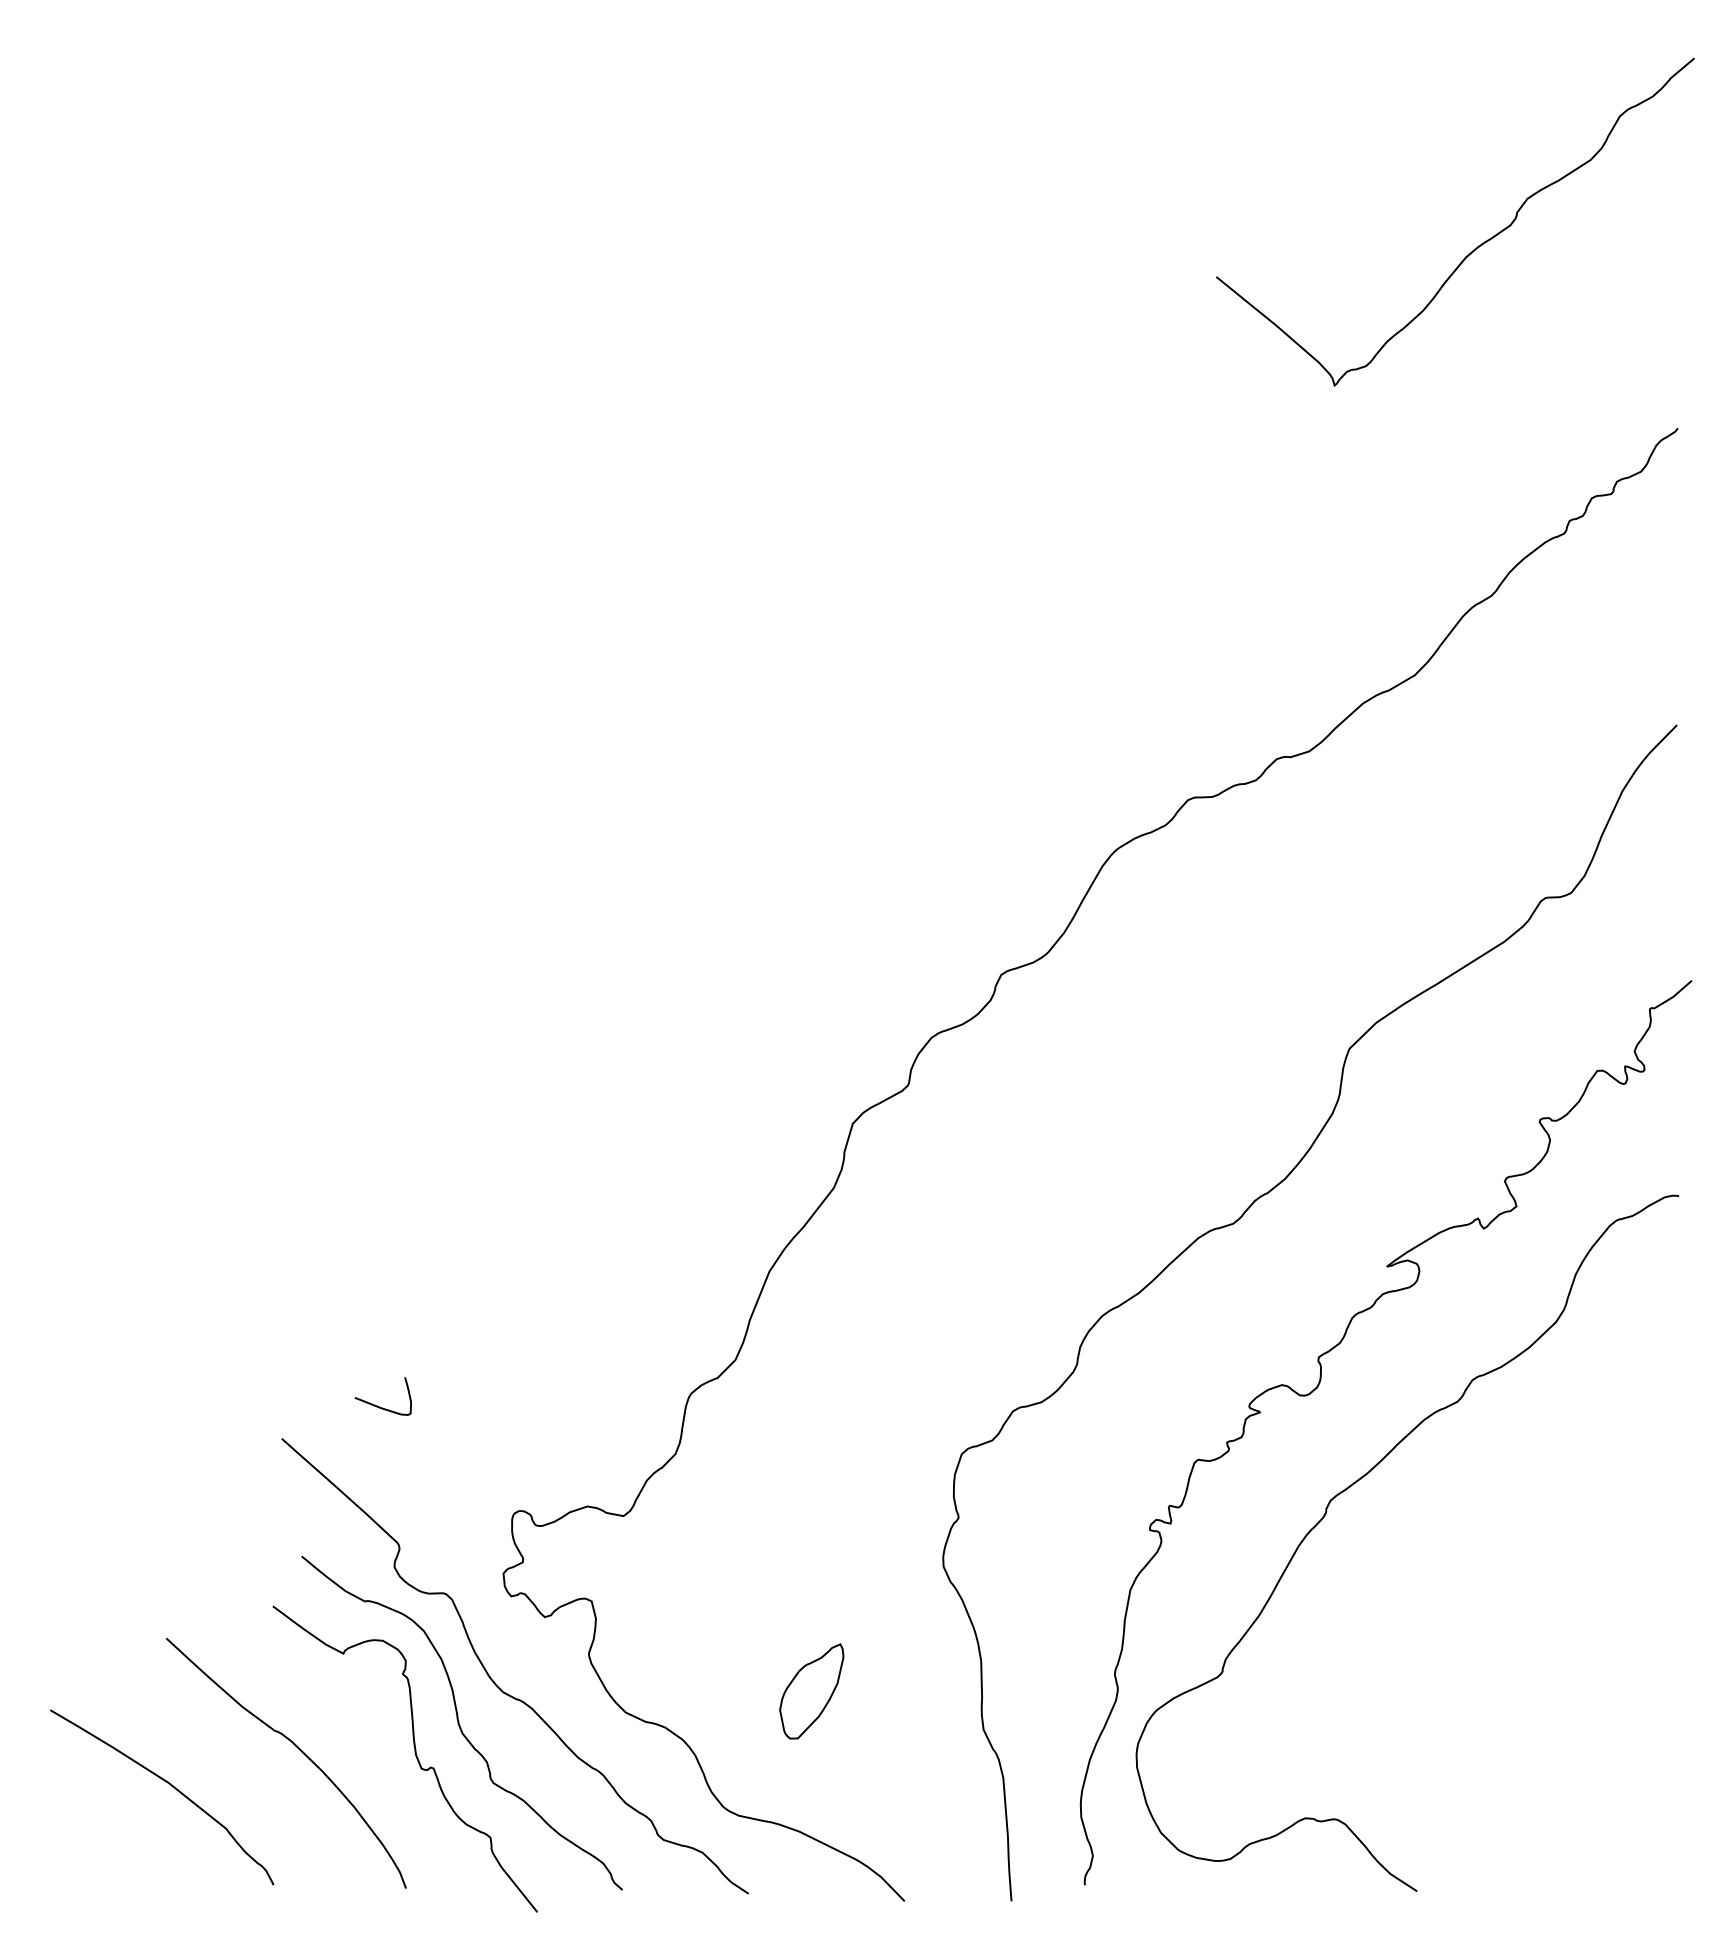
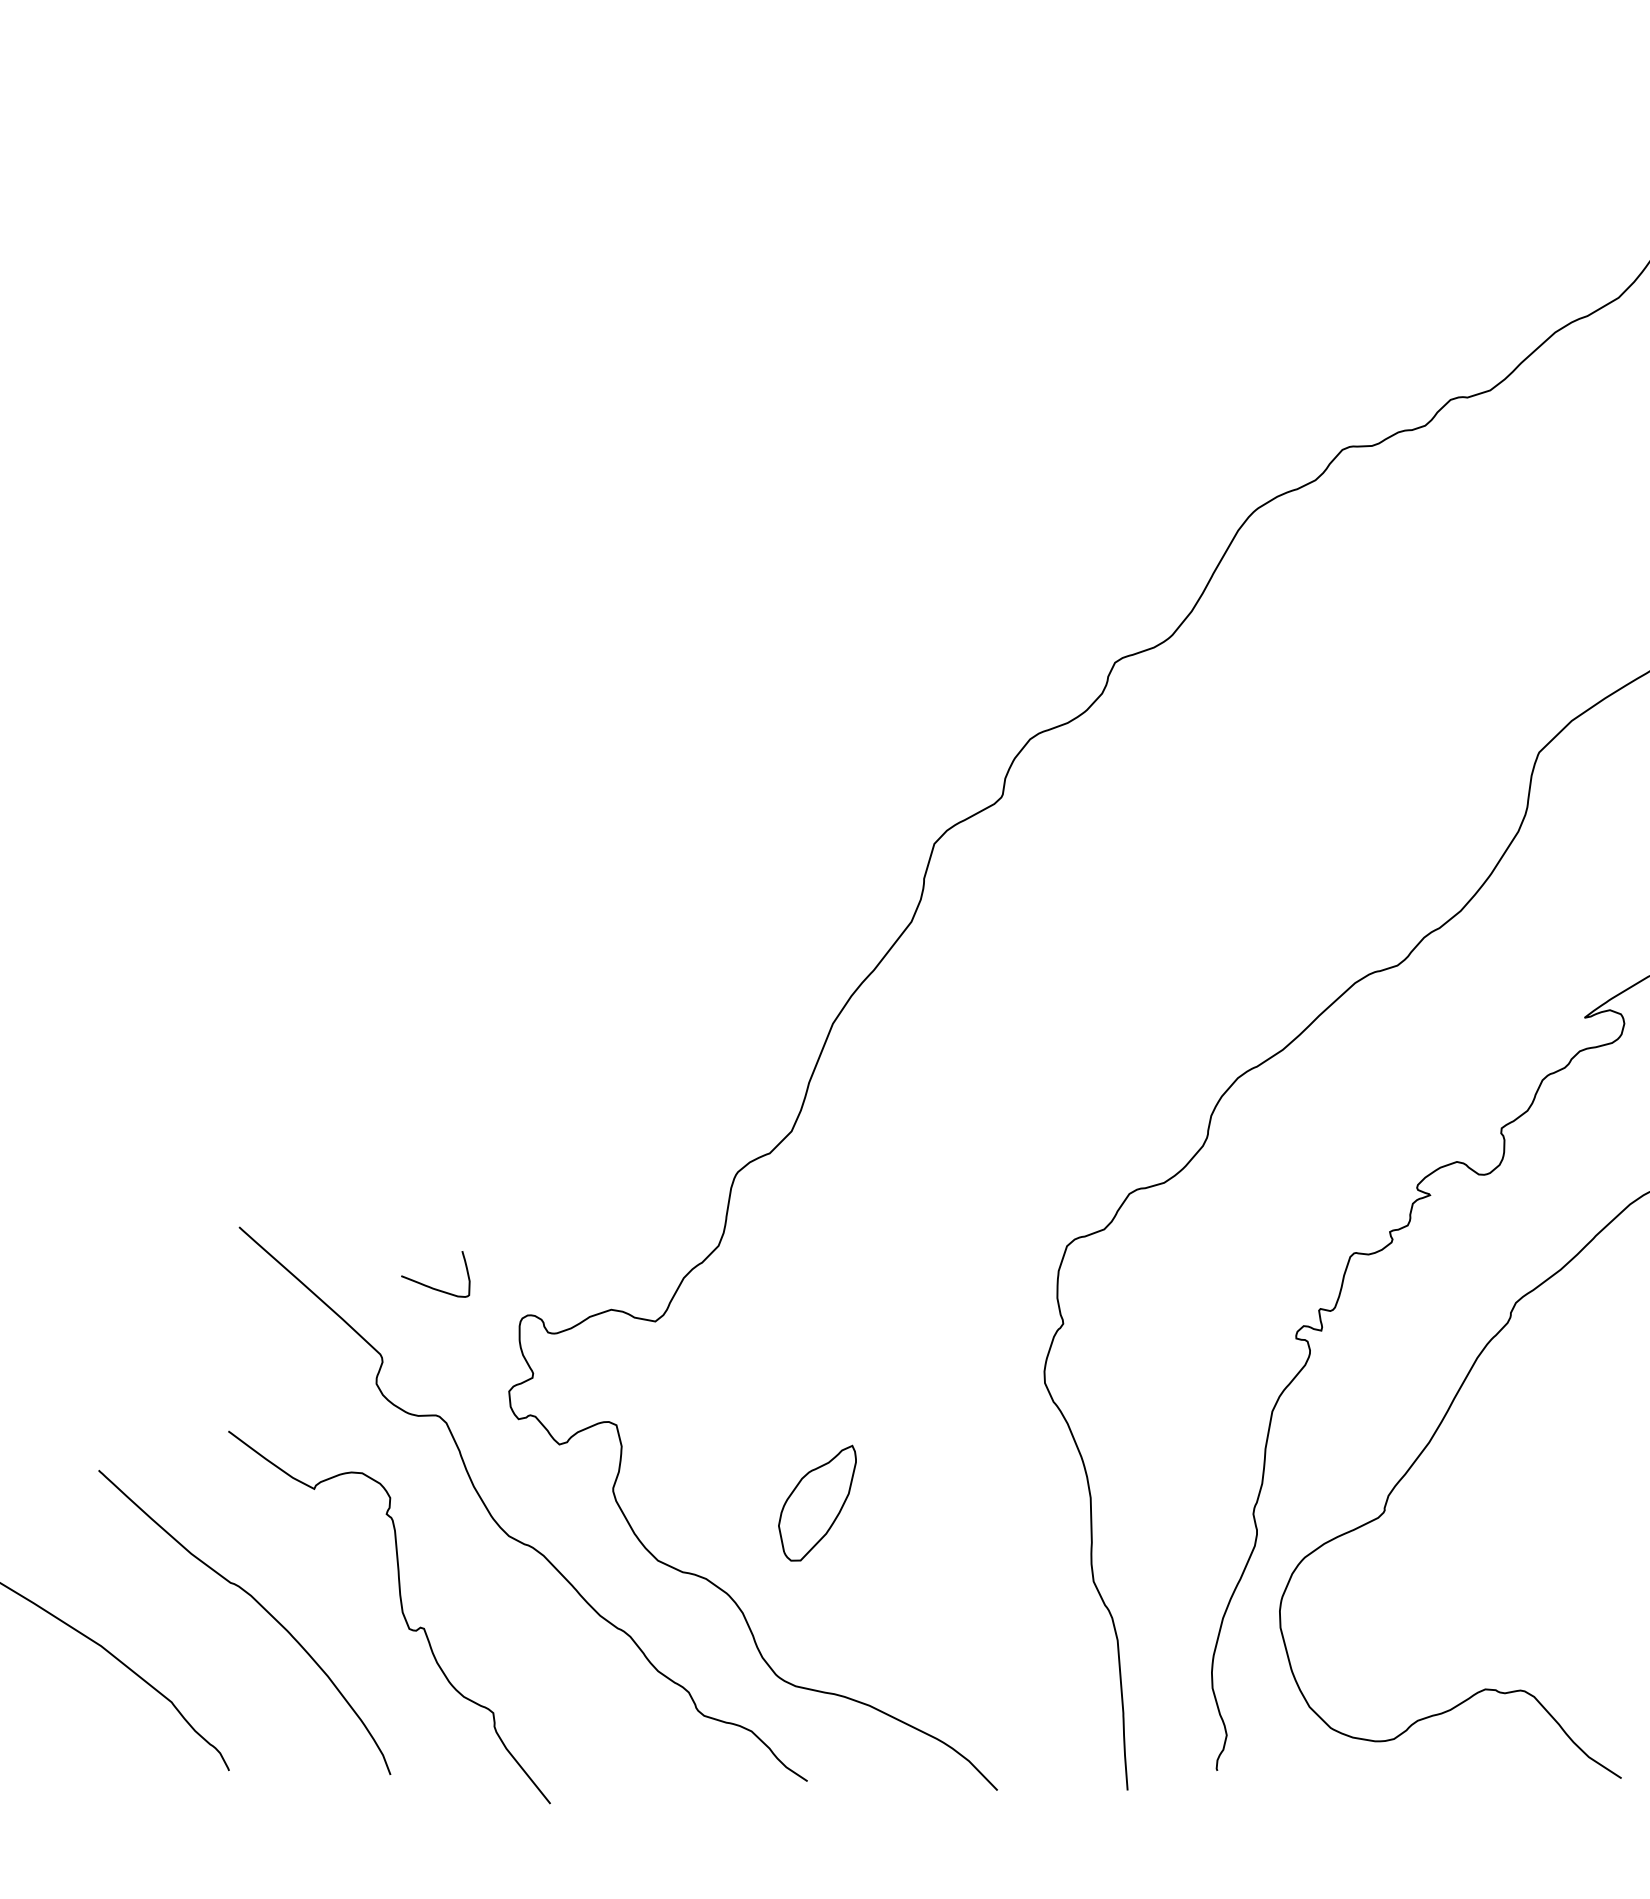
curve: (380, 1406) -> (432, 1286), moved
part: (811, 1691) -> (817, 1503), moved
curve: (459, 1722) -> (455, 1572), removed

